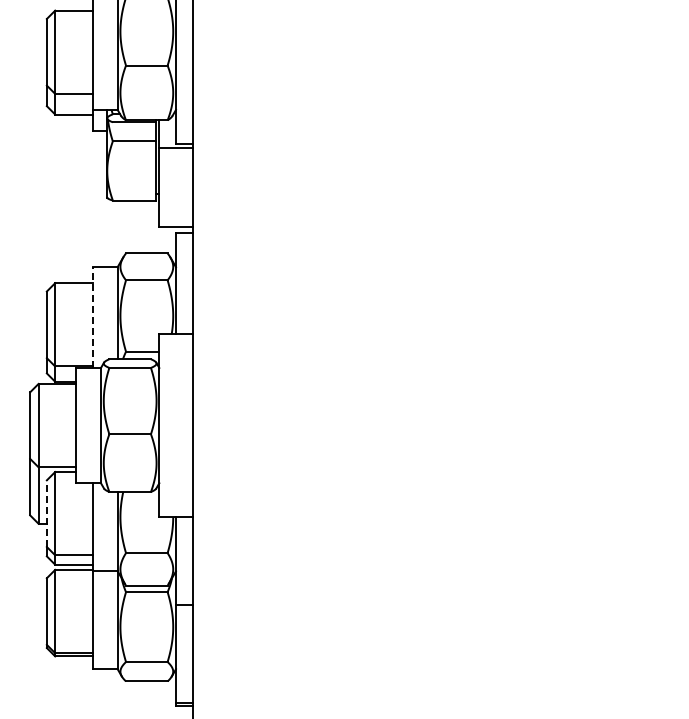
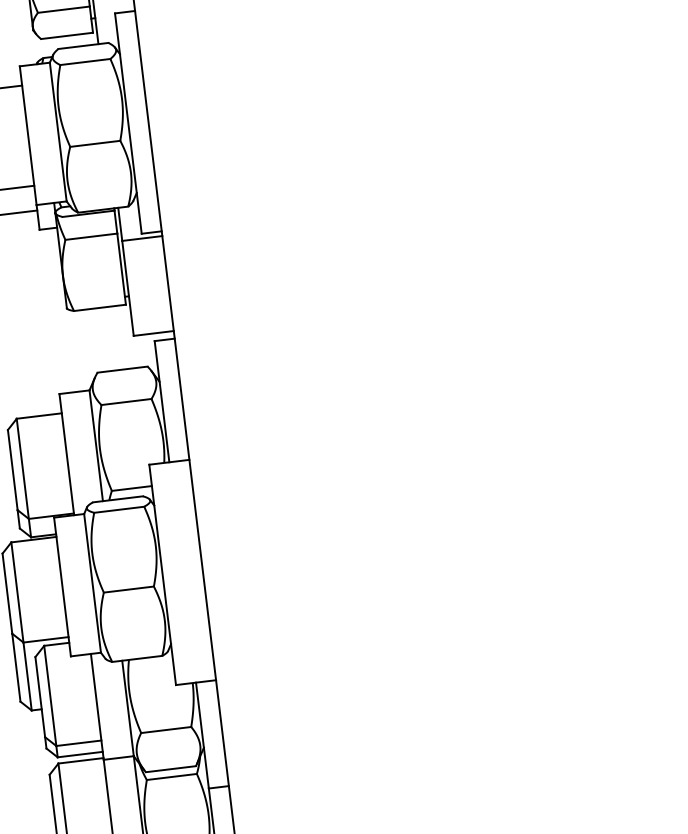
line: (92, 317) -> (66, 454), dashed -> solid
line: (46, 513) -> (39, 696), dashed -> solid

